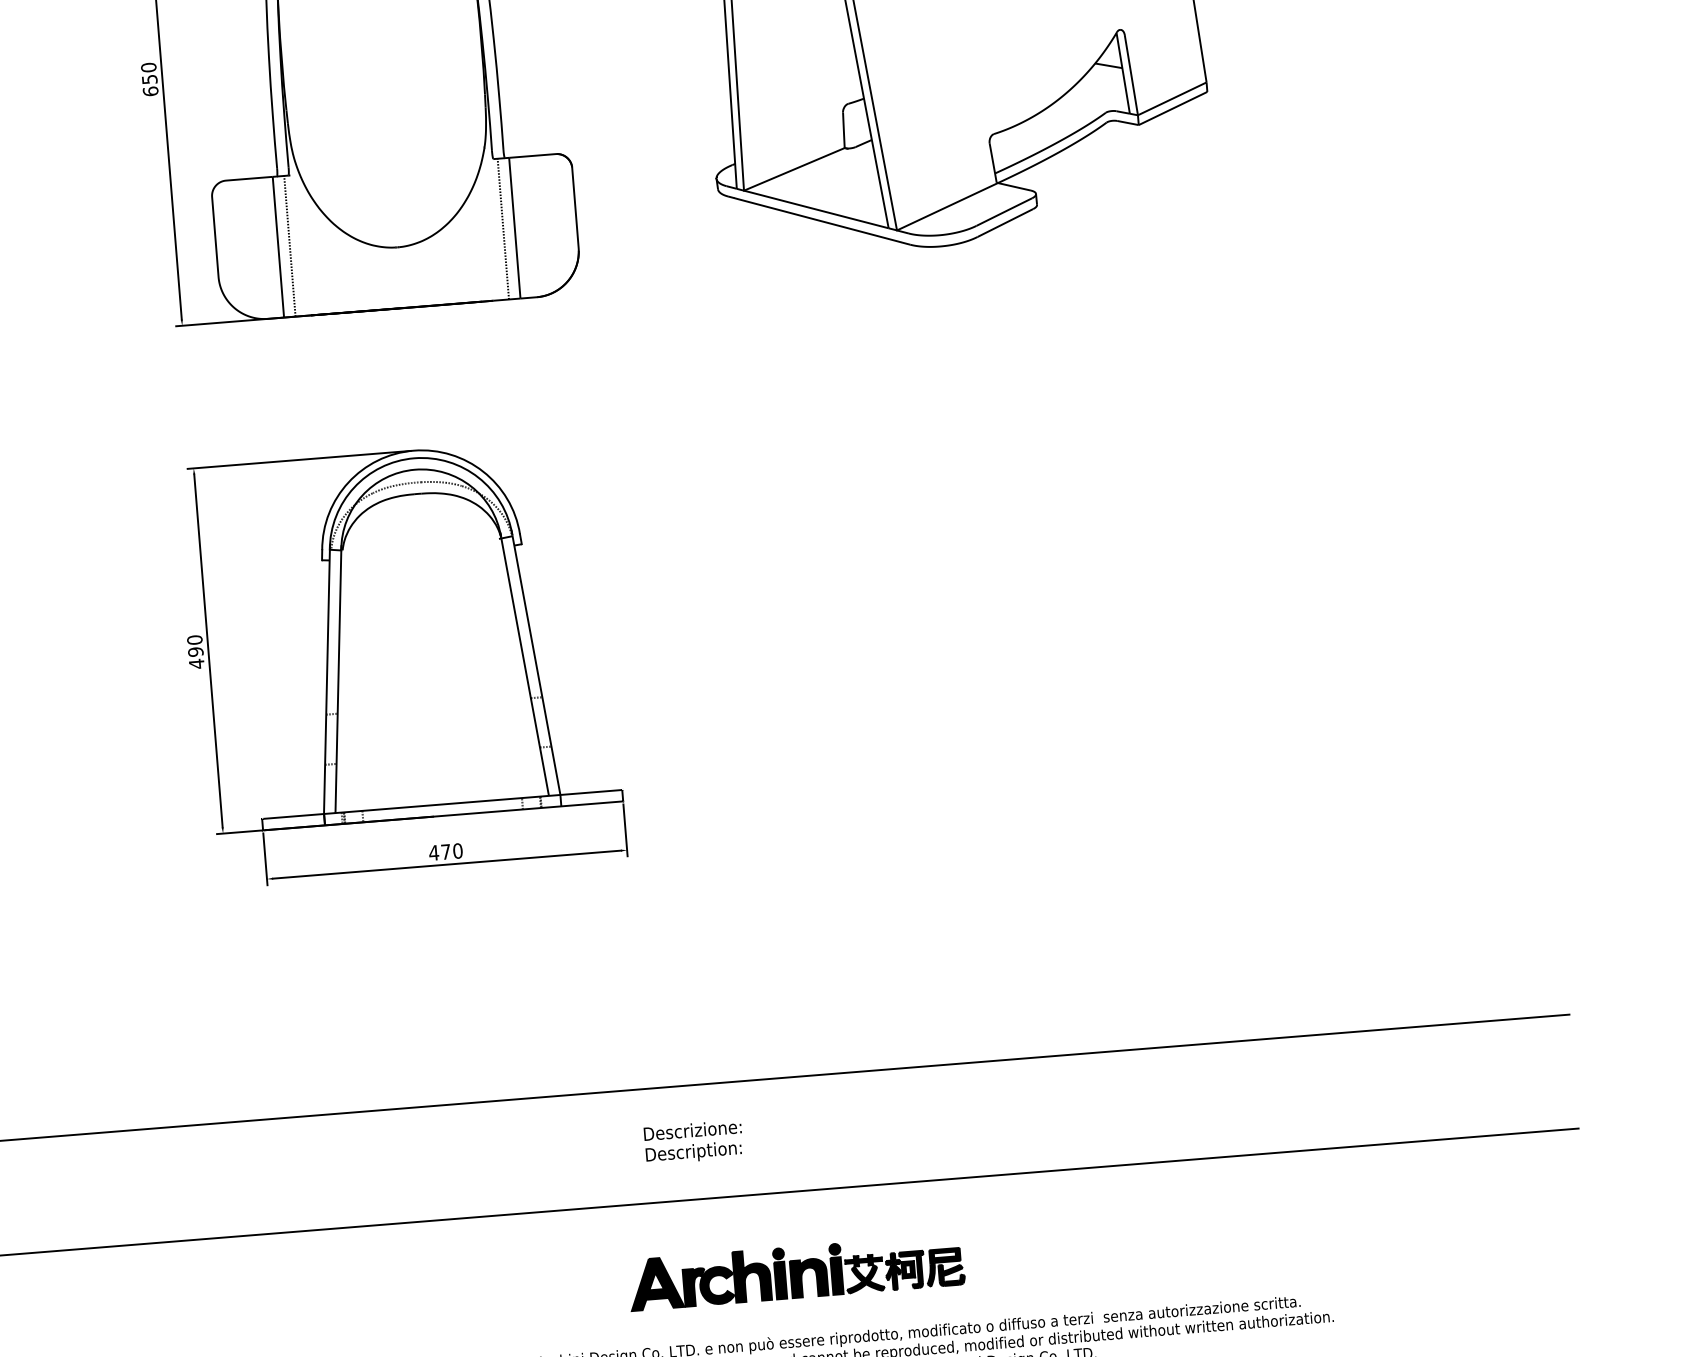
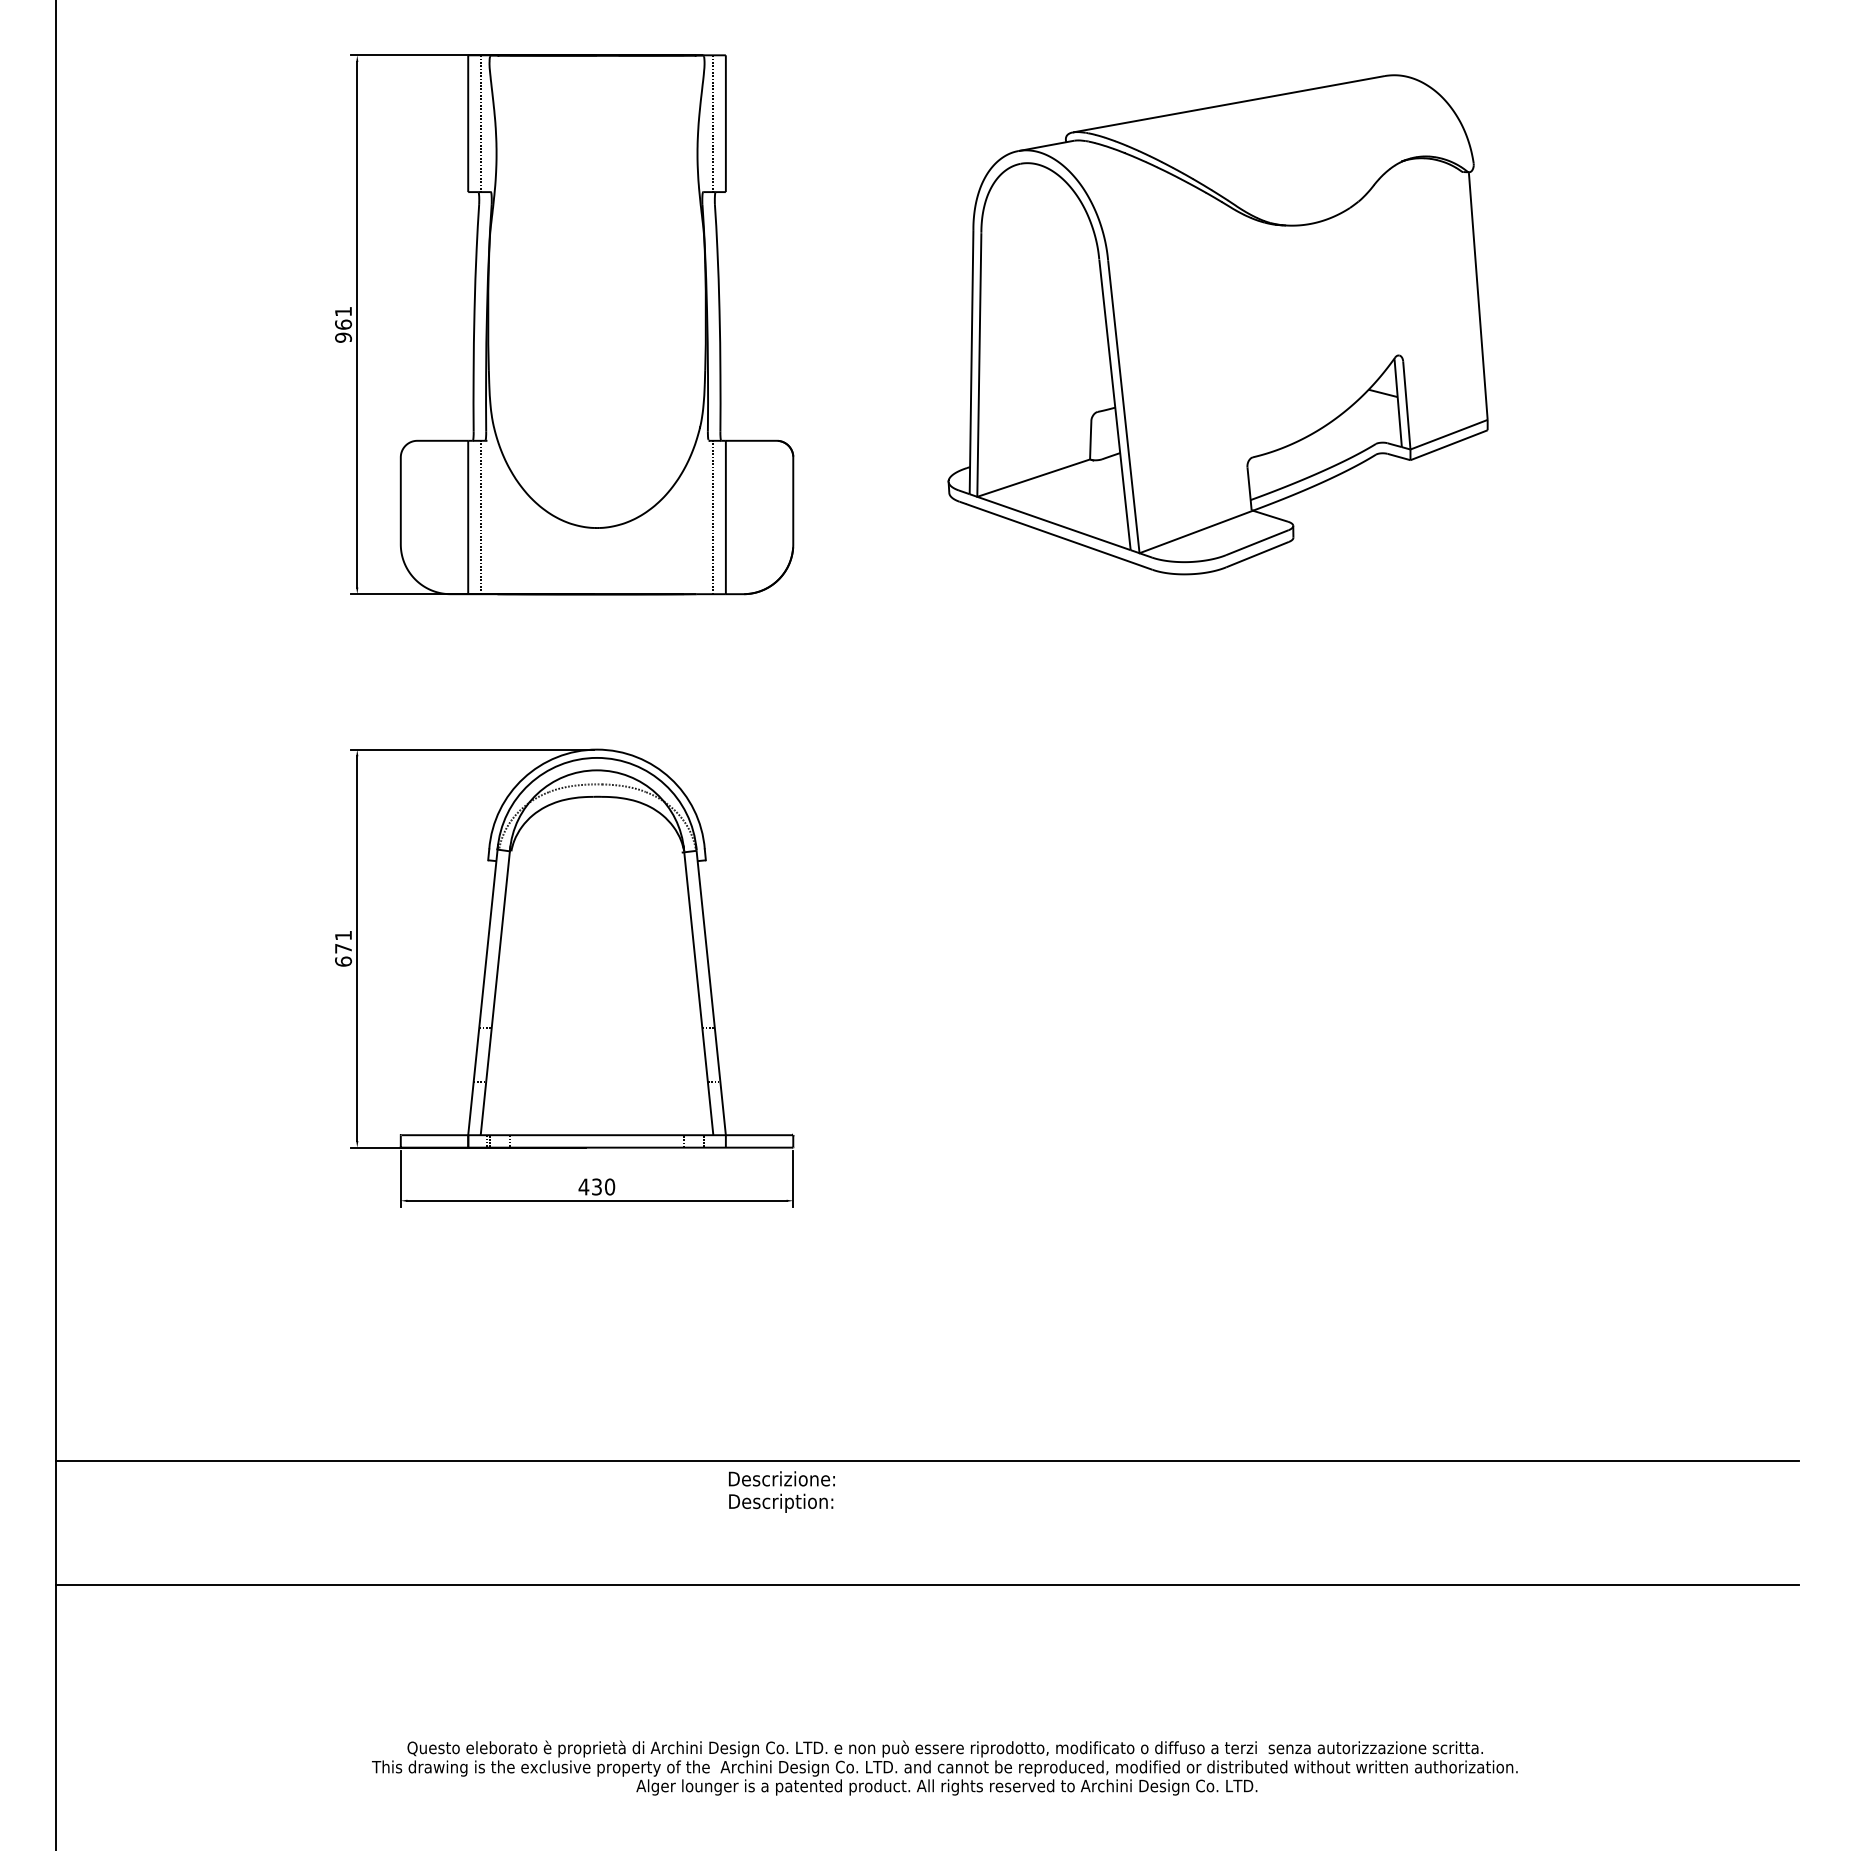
text: (149, 79) -> (343, 324), 650 -> 961
text: (195, 651) -> (343, 948), 490 -> 671
text: (445, 851) -> (596, 1186), 470 -> 430
text: (693, 1141) -> (781, 1491), moved
part: (796, 1272) -> (939, 1672), removed

